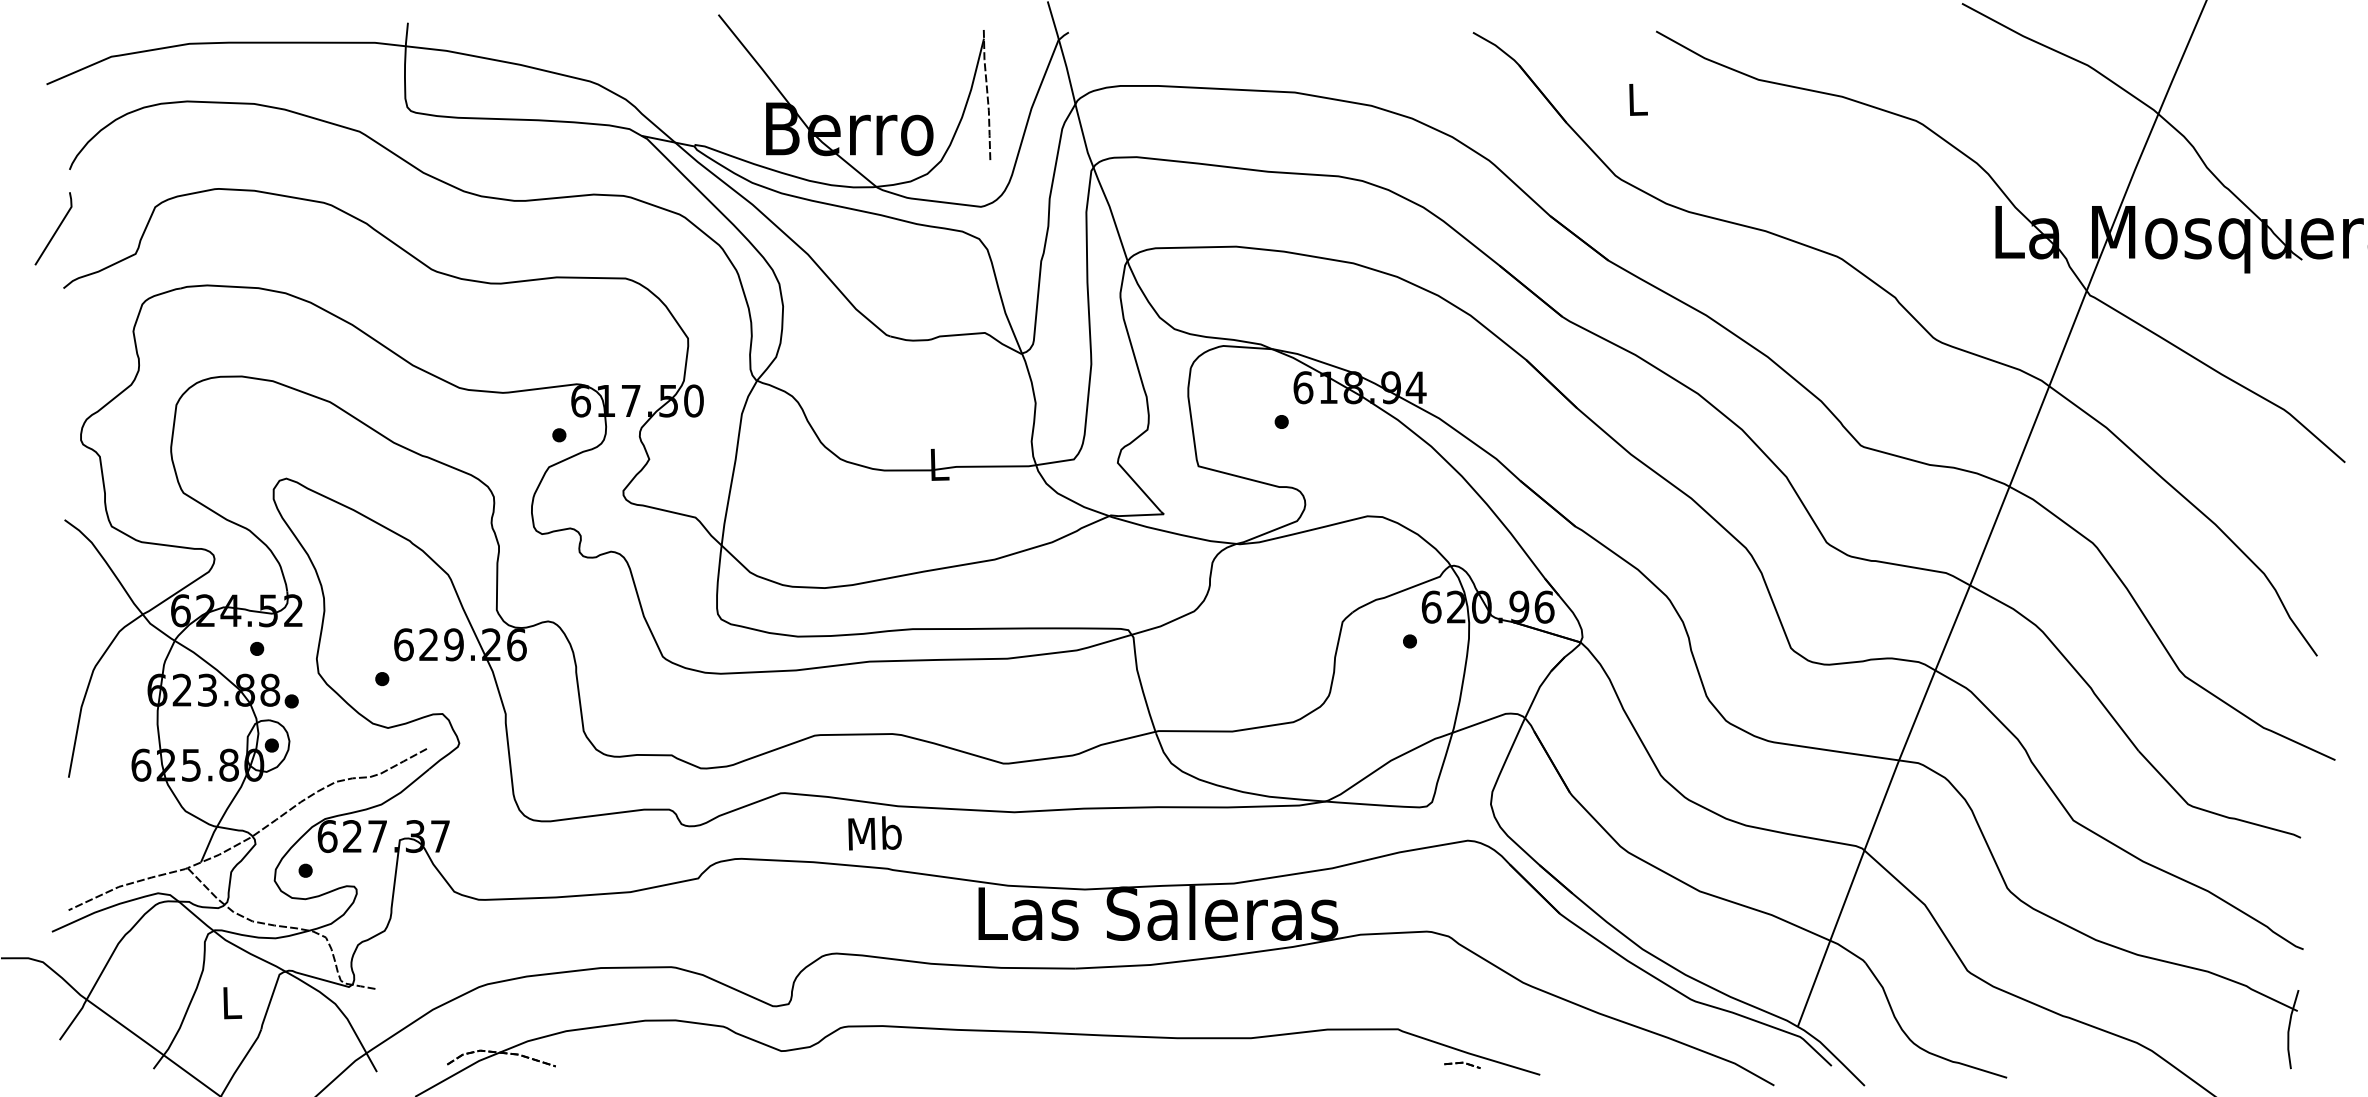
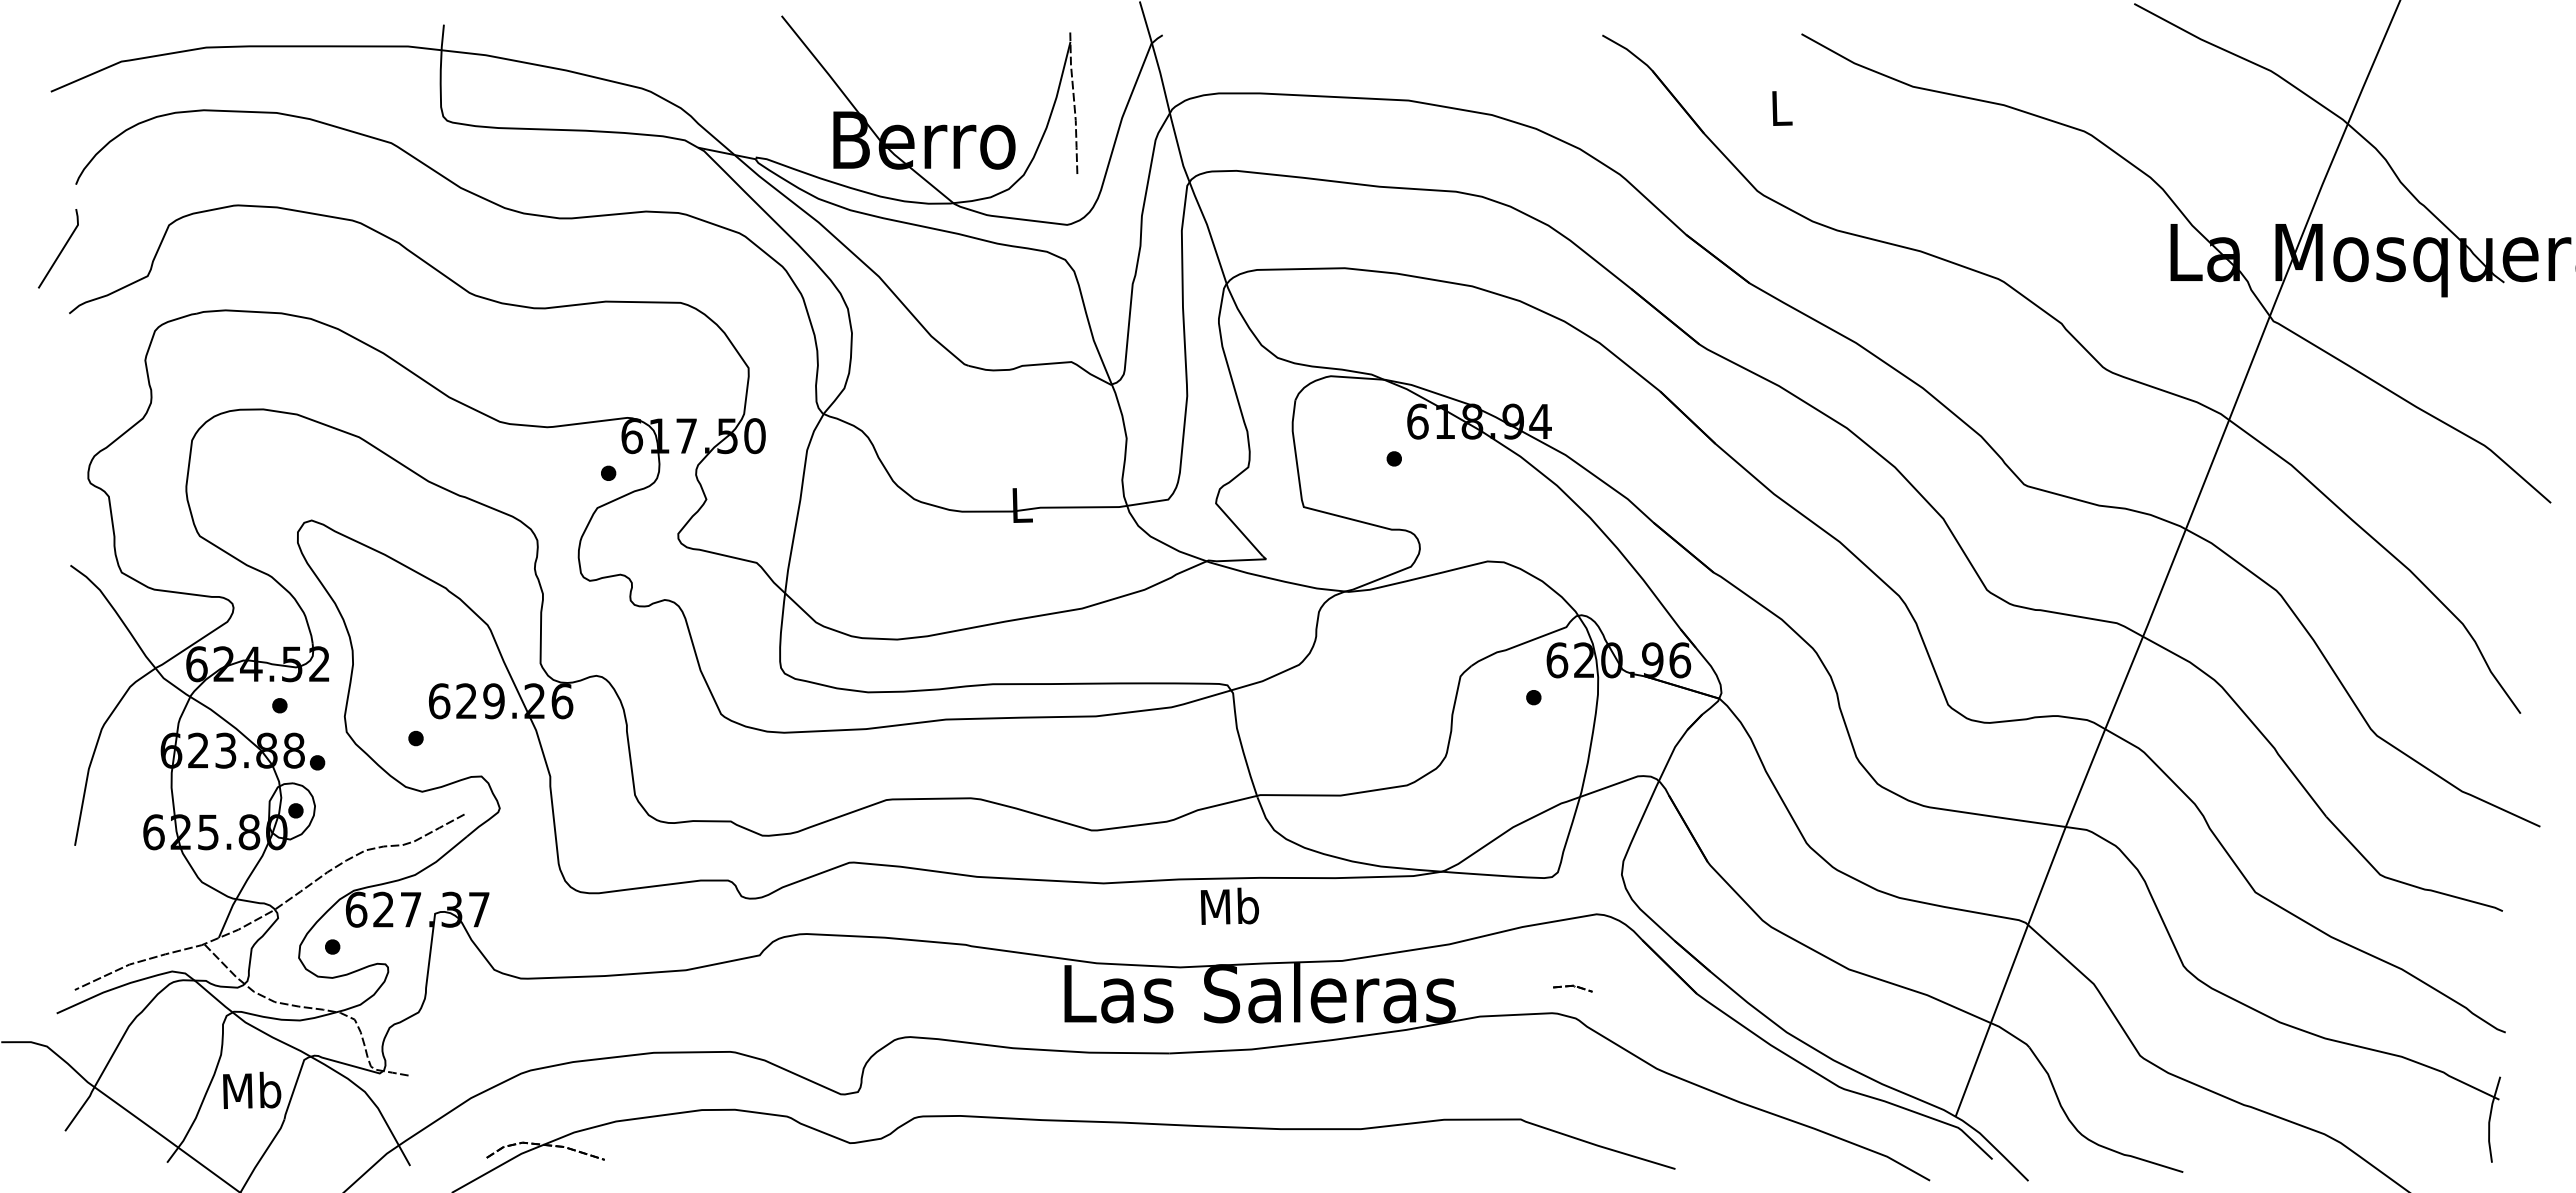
text: (874, 832) -> (1229, 905), moved
text: (231, 1001) -> (252, 1089), L -> Mb
part: (1462, 1065) -> (1572, 988), moved

